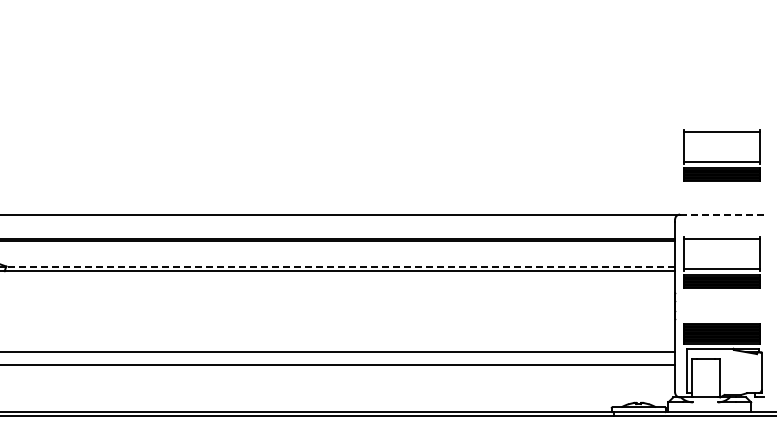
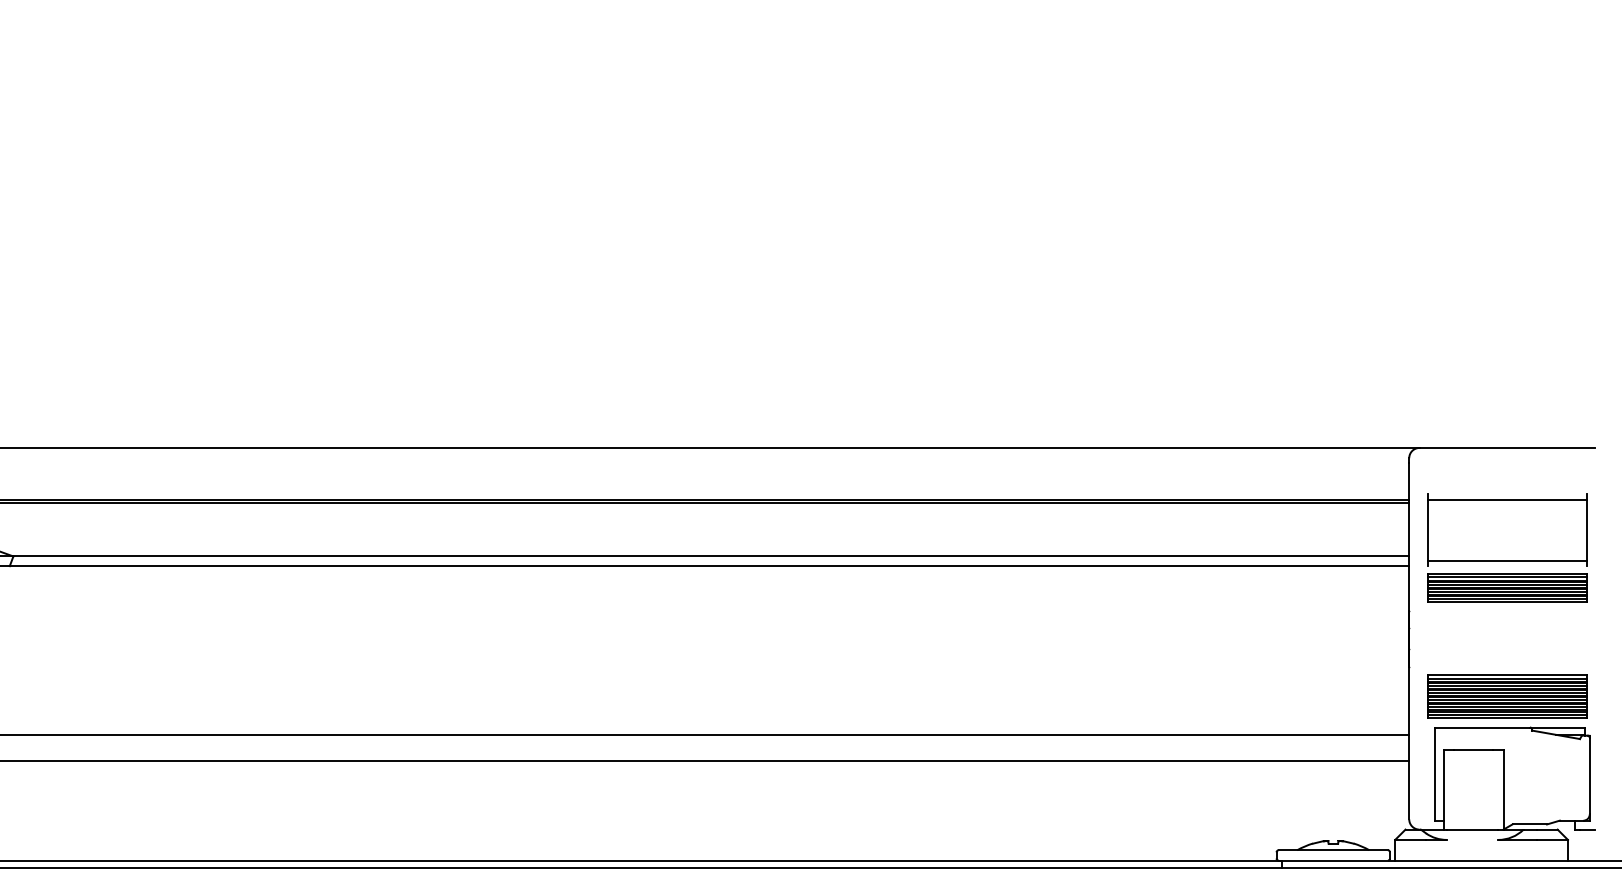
part: (721, 155) -> (1506, 324), removed
line: (721, 214) -> (1506, 447), dashed -> solid
line: (340, 266) -> (710, 556), dashed -> solid

